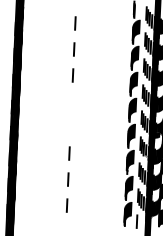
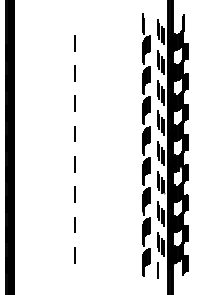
line: (71, 101) -> (74, 133), added
line: (69, 127) -> (74, 164), added

